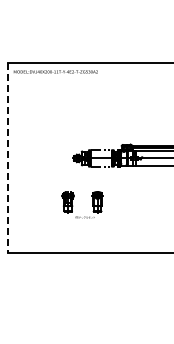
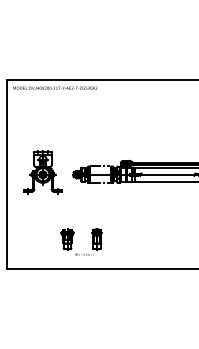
part: (43, 156) -> (42, 172), added
line: (7, 158) -> (6, 174), dashed -> solid
part: (73, 204) -> (72, 241), moved

